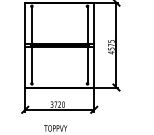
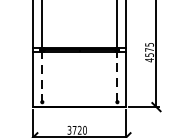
line: (87, 63) -> (117, 74), solid -> dashed
line: (31, 64) -> (41, 76), solid -> dashed

